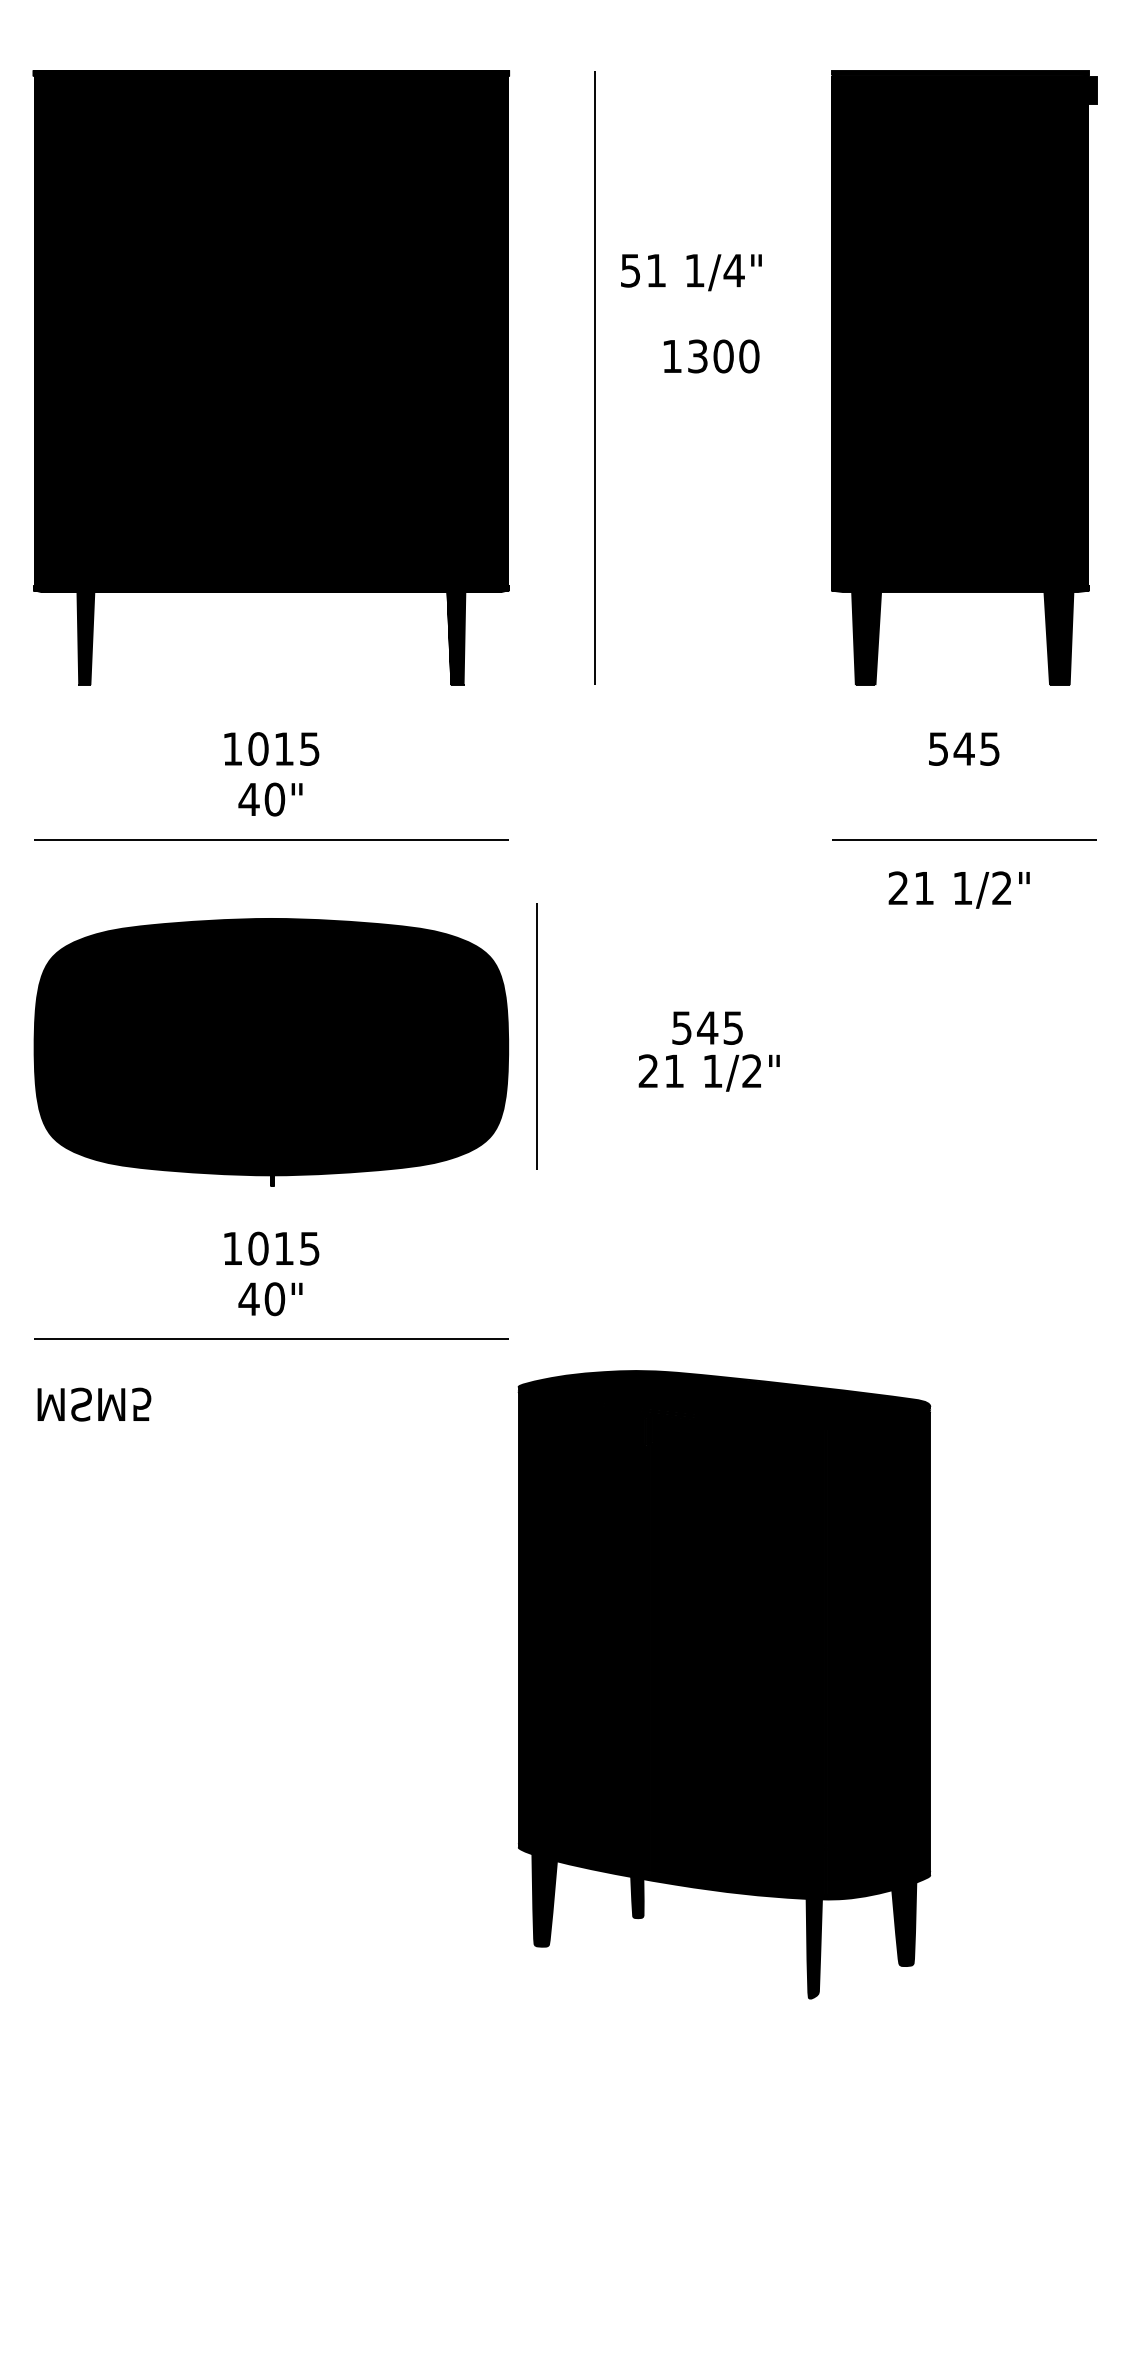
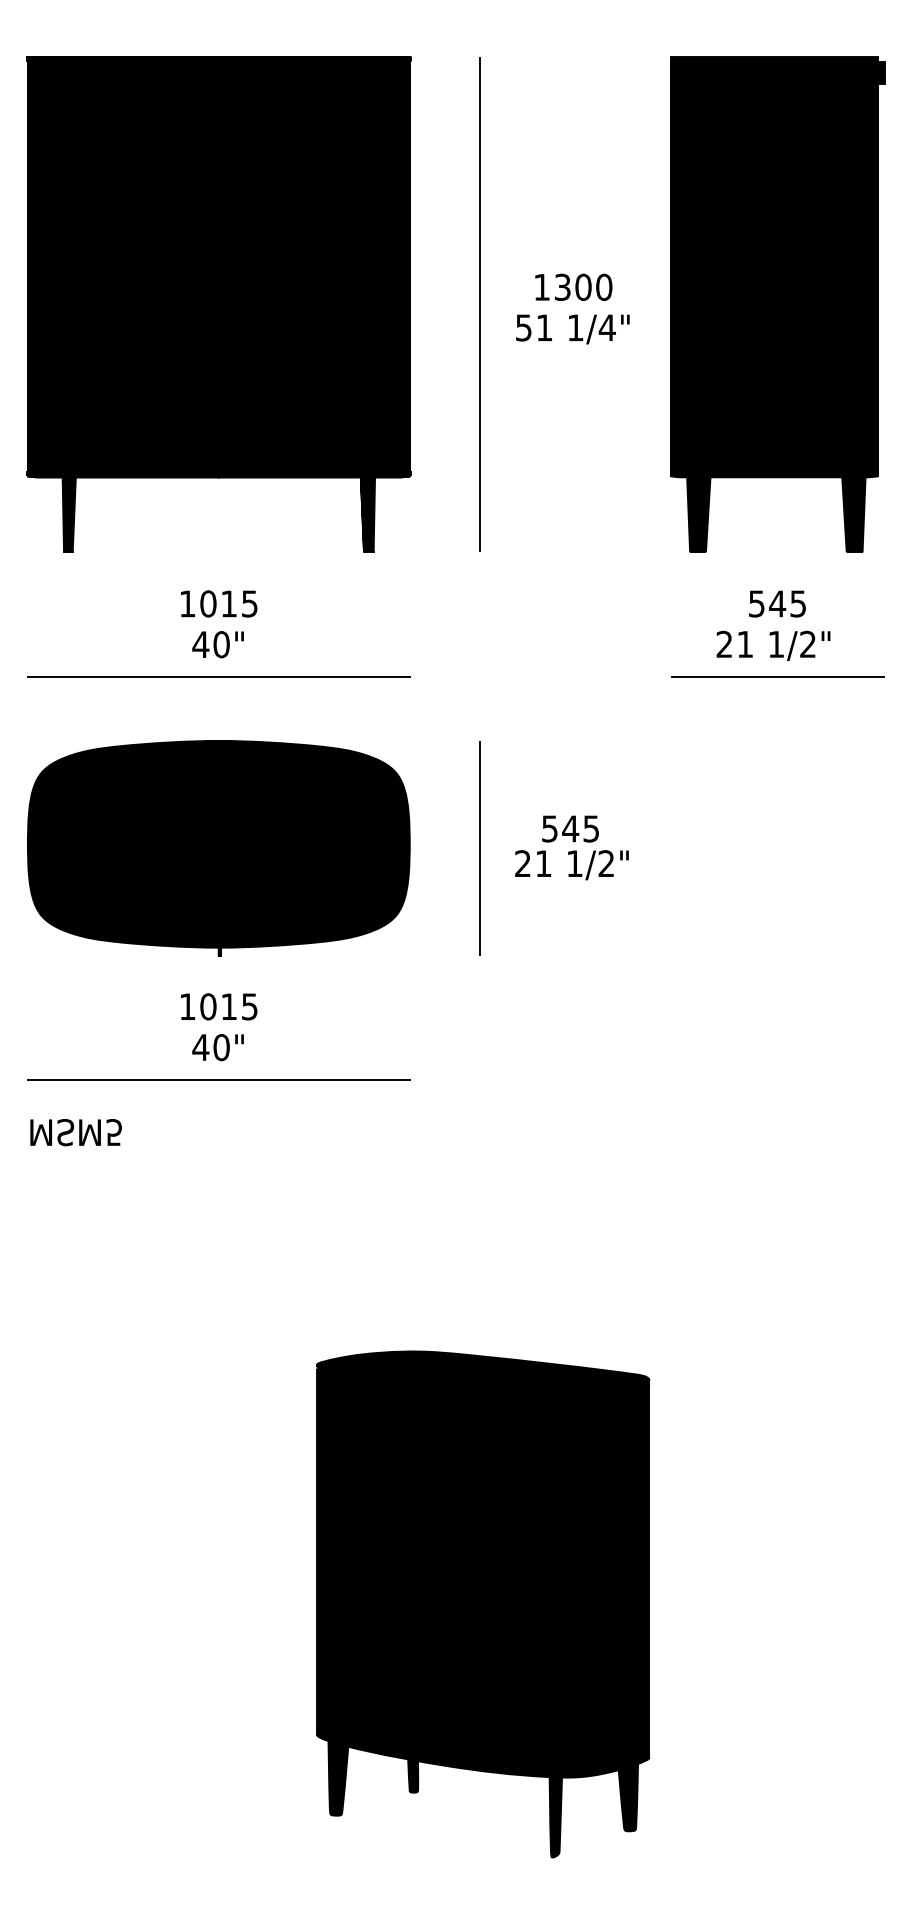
text: (691, 272) -> (572, 329), moved
text: (958, 889) -> (772, 645), moved
line: (536, 1036) -> (479, 848), moved
part: (724, 1684) -> (483, 1604), moved

